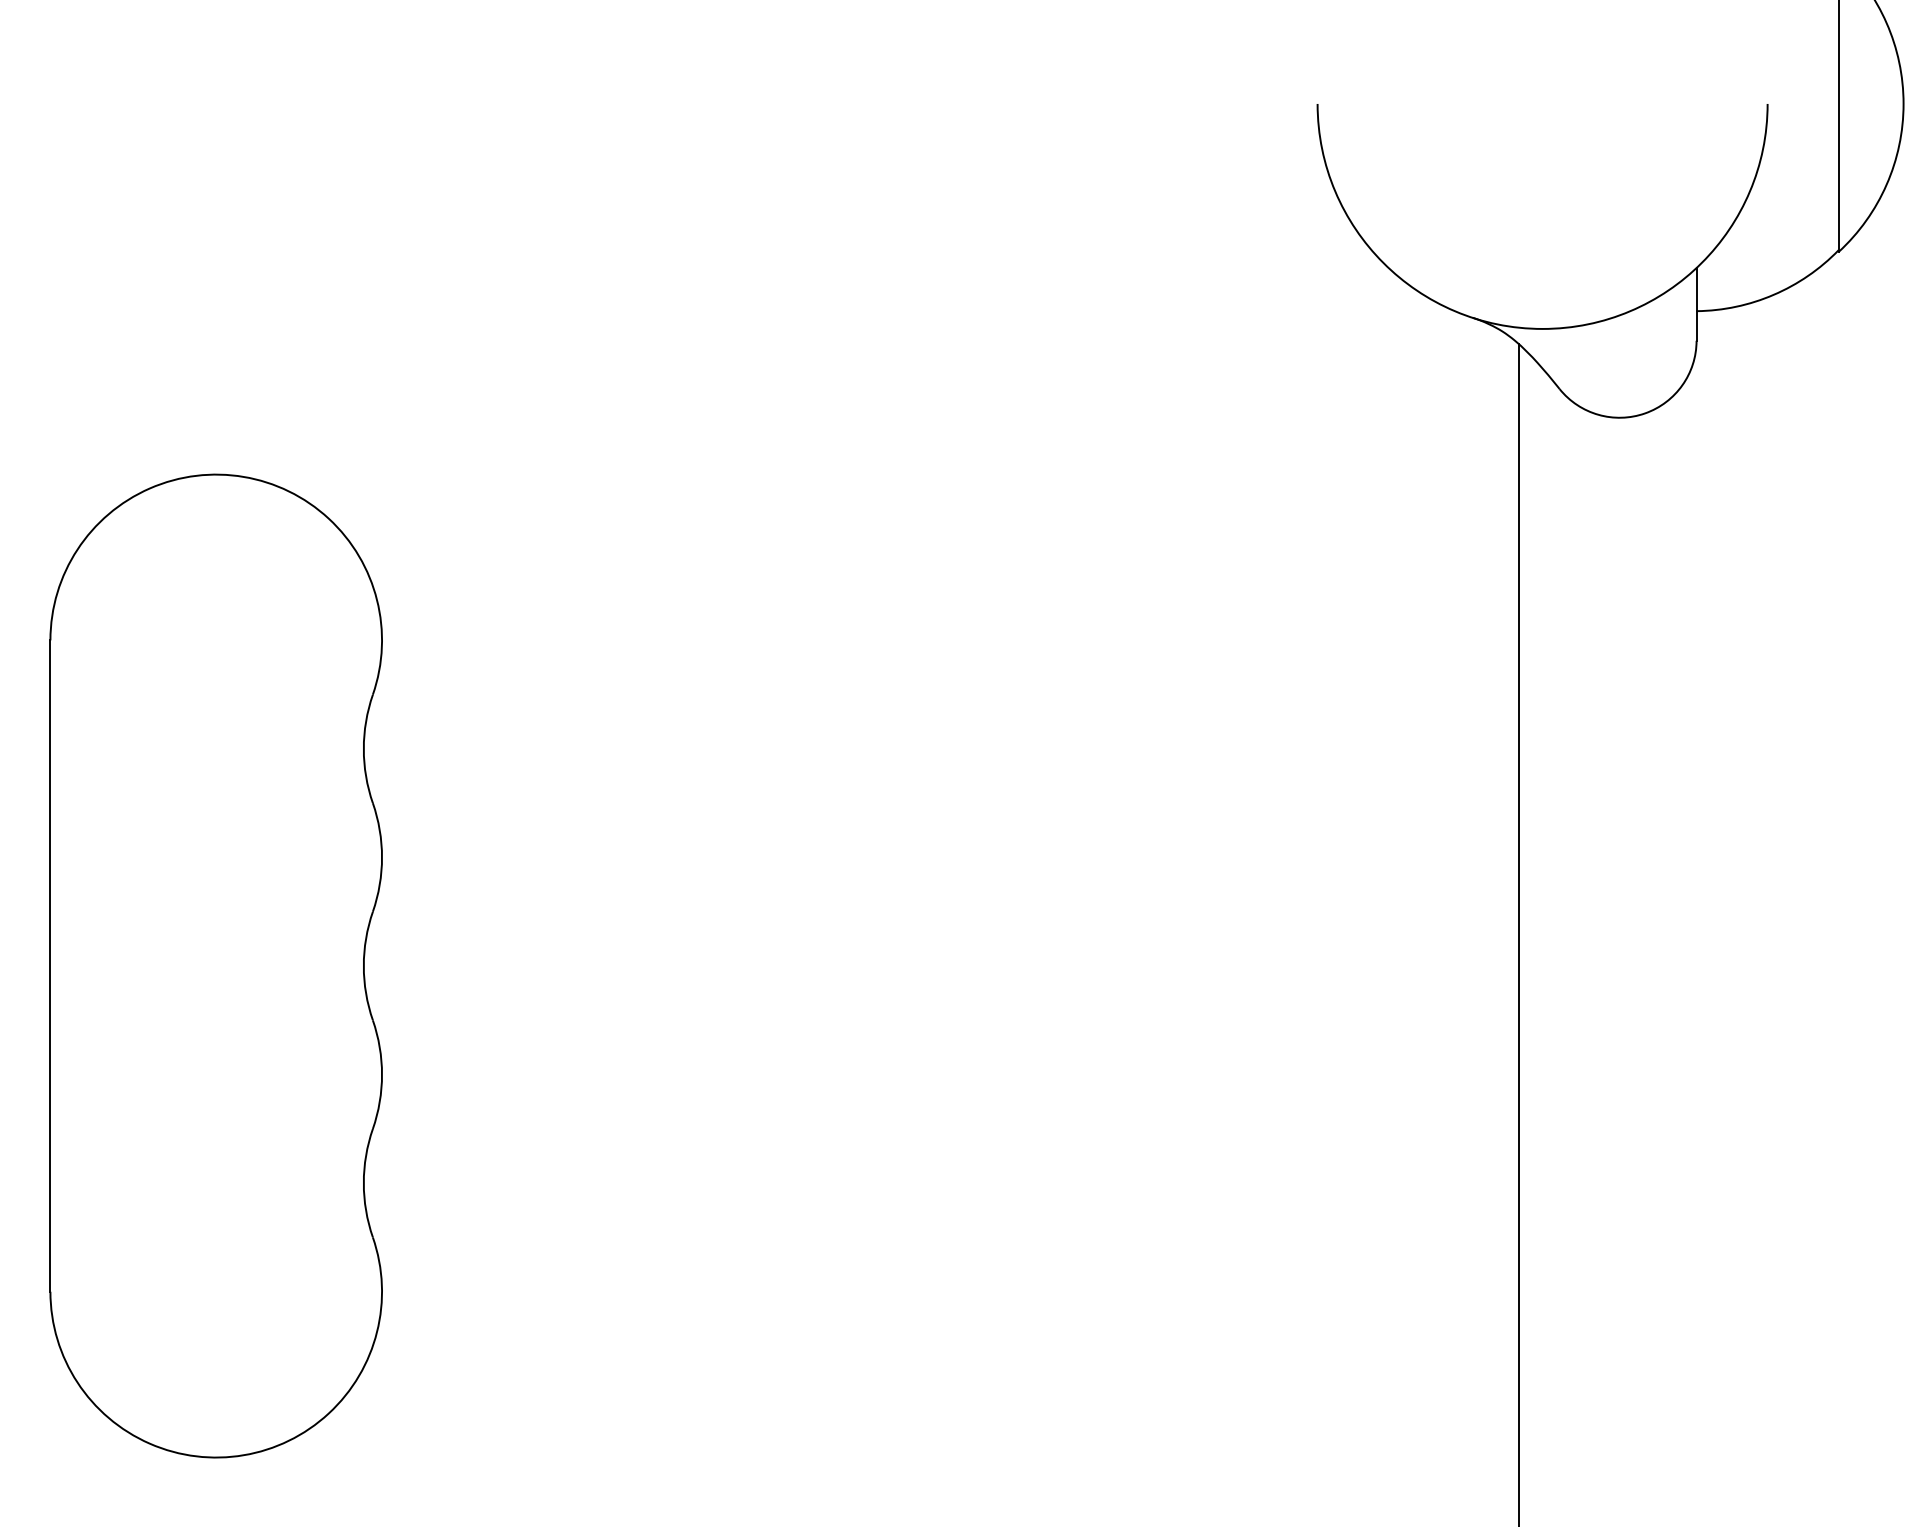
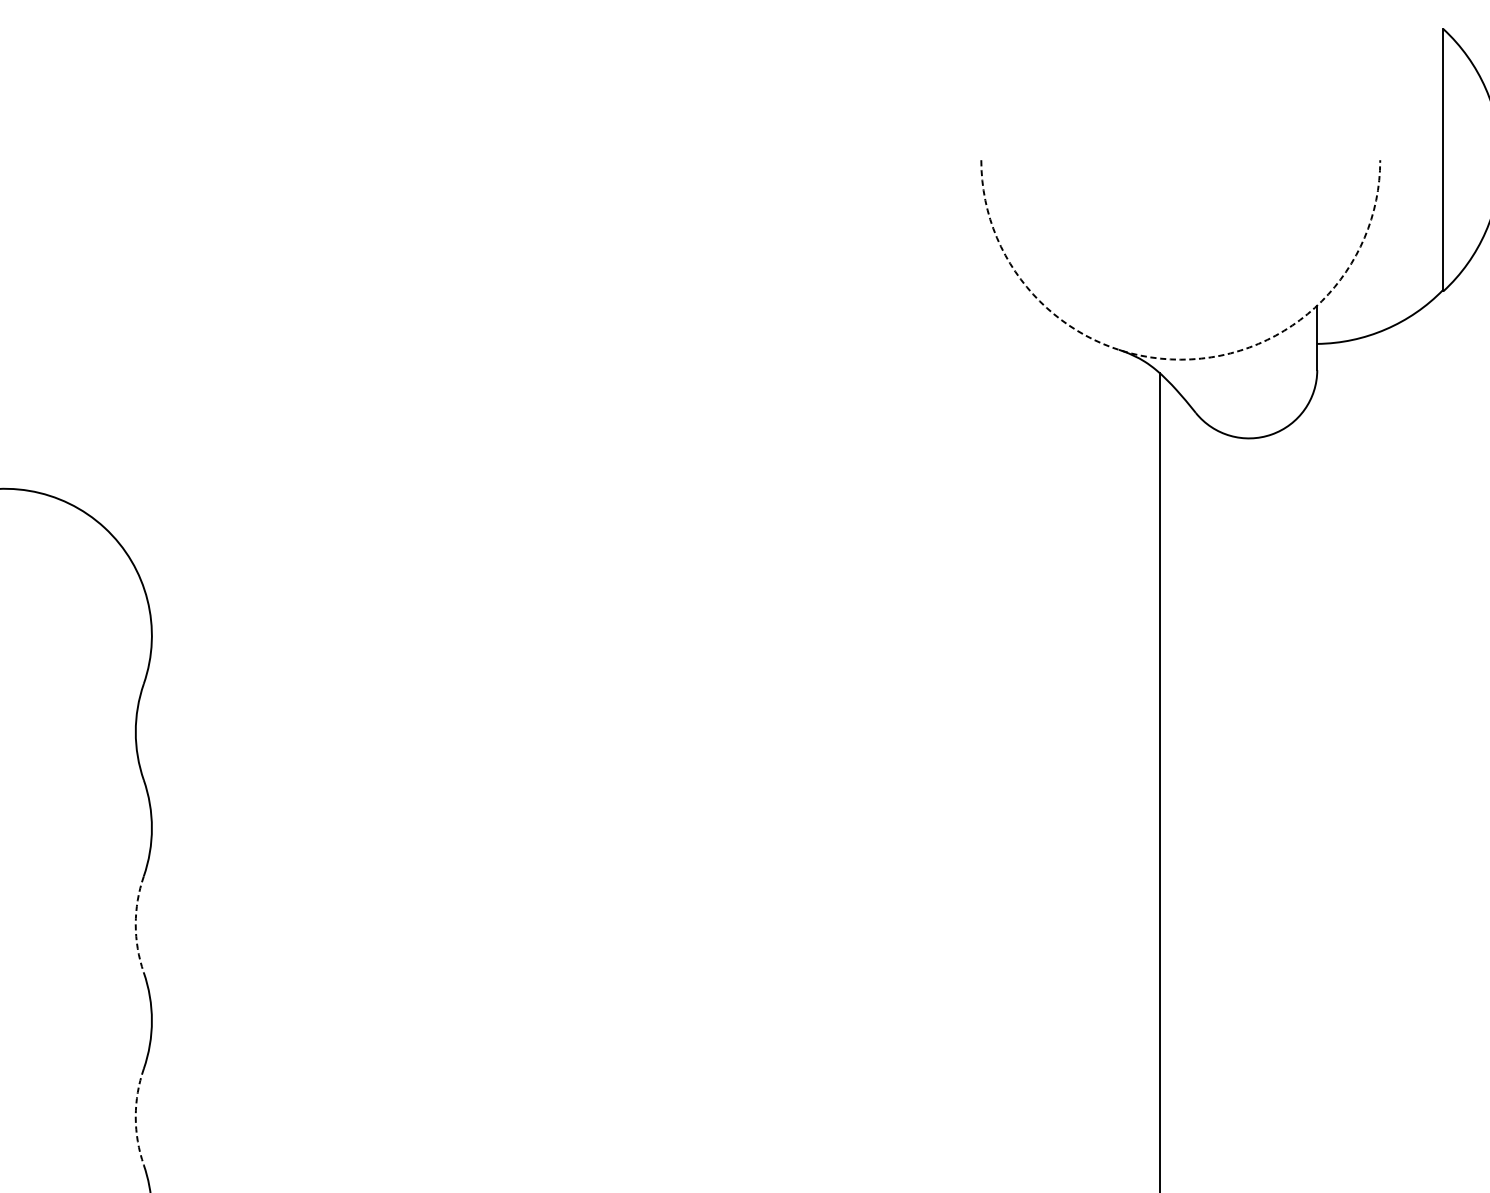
arc: (1542, 328) -> (1180, 359), solid -> dashed
arc: (363, 966) -> (135, 924), solid -> dashed
arc: (363, 1183) -> (135, 1117), solid -> dashed

